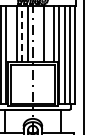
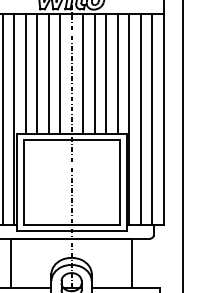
line: (11, 33) -> (25, 72), added
line: (22, 33) -> (49, 72), dashed -> solid
line: (38, 33) -> (83, 72), added
line: (48, 33) -> (105, 72), added

